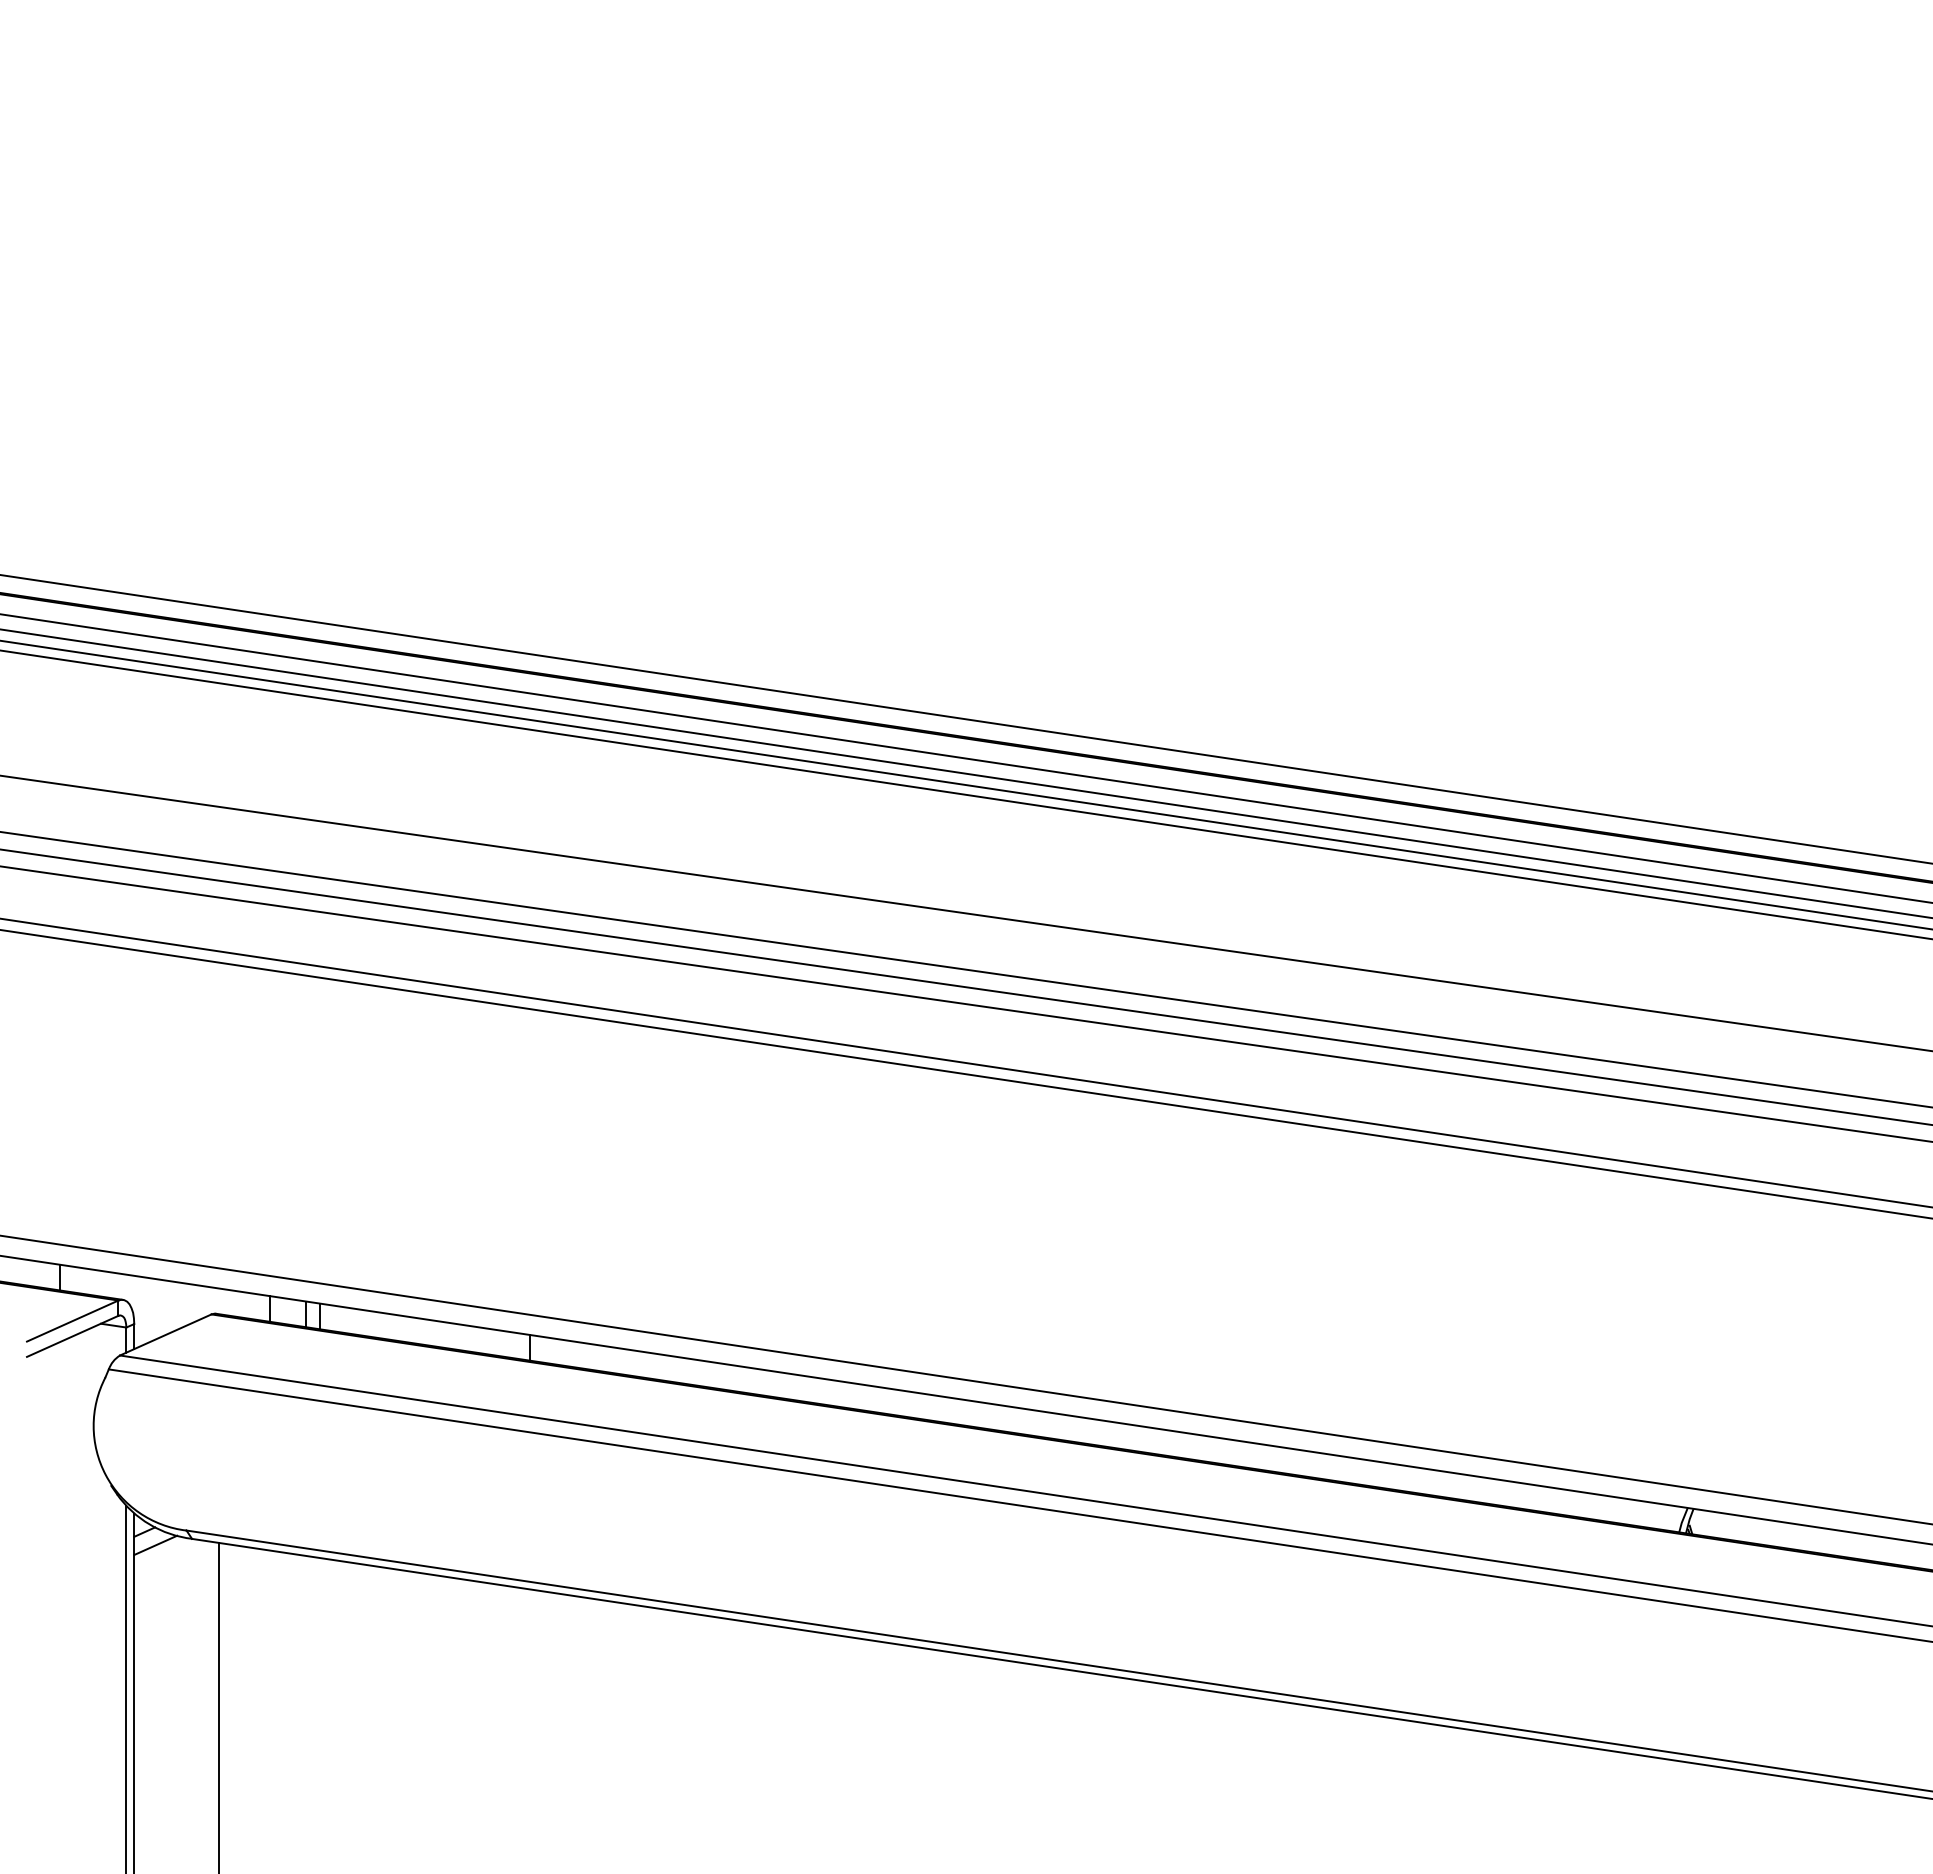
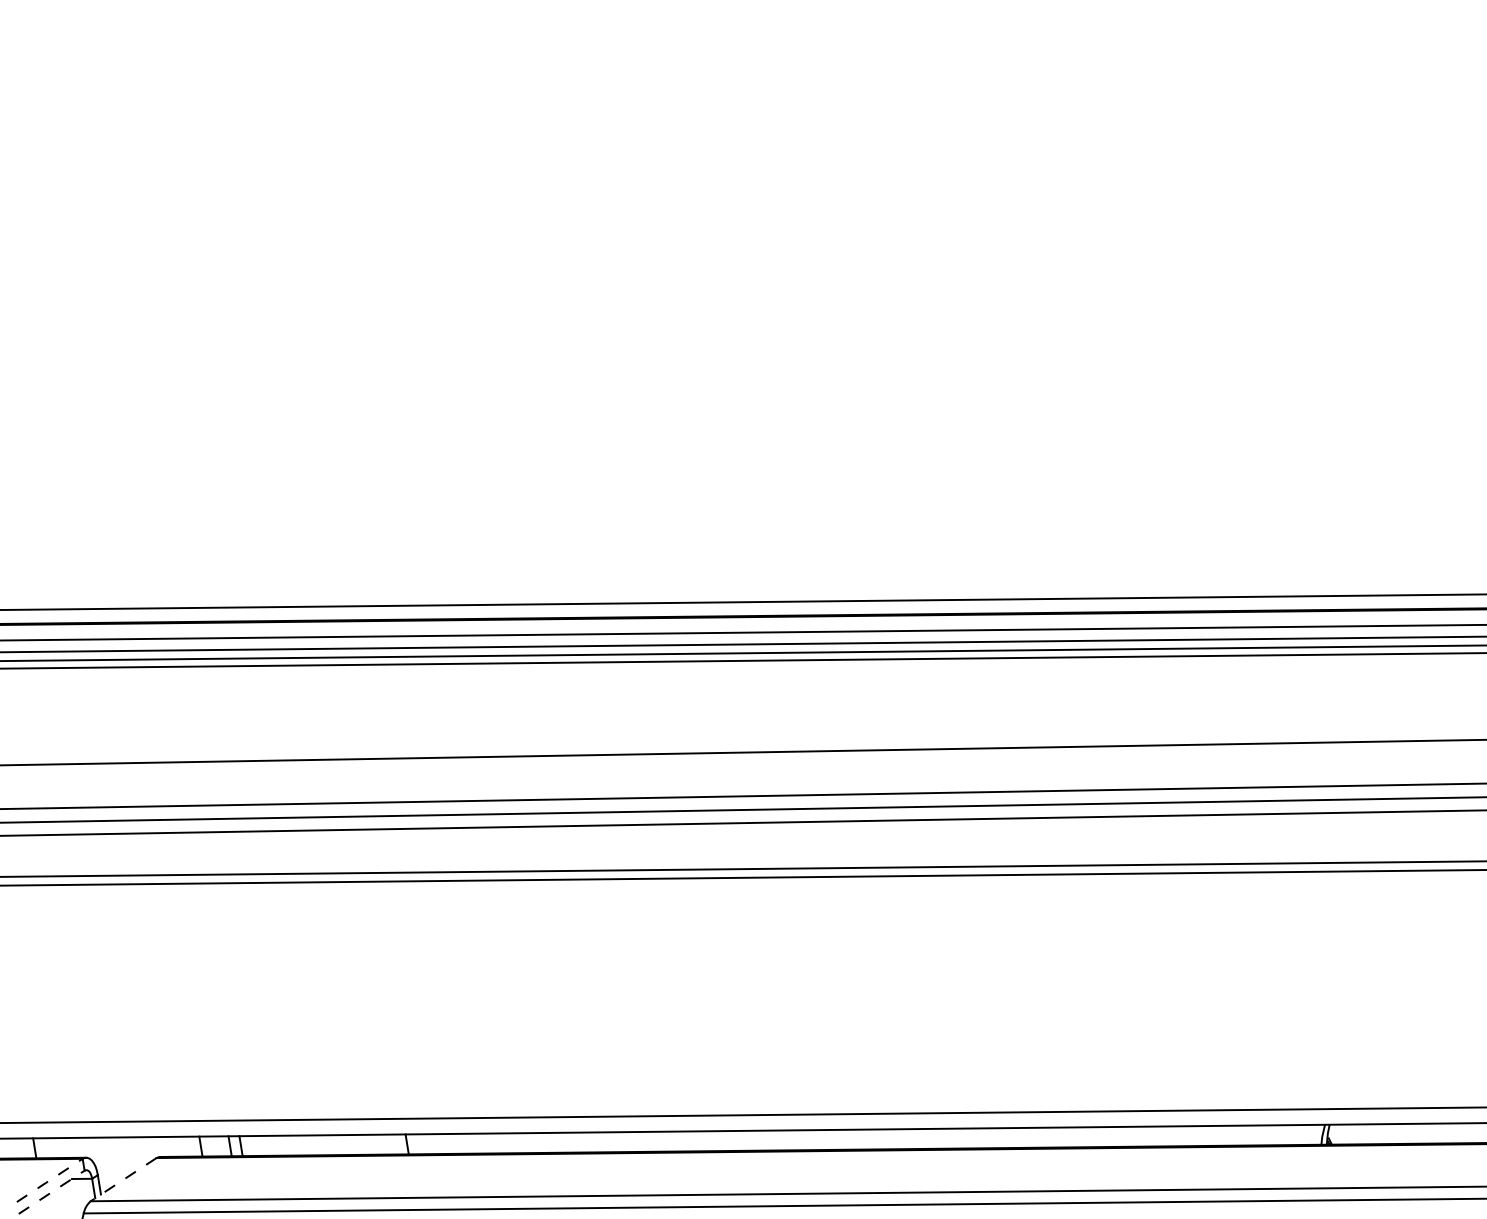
line: (73, 1320) -> (50, 1179), solid -> dashed
line: (165, 1335) -> (123, 1180), solid -> dashed
line: (73, 1336) -> (52, 1192), solid -> dashed

